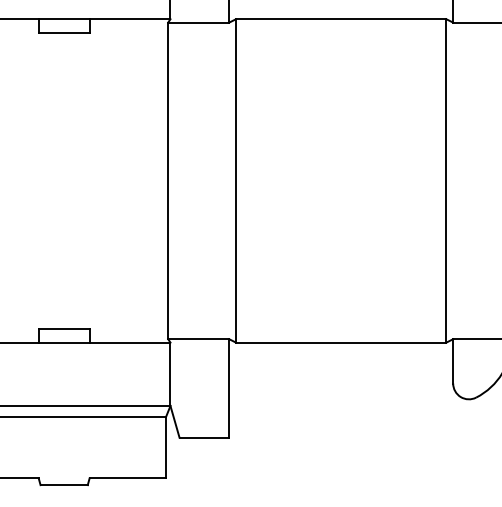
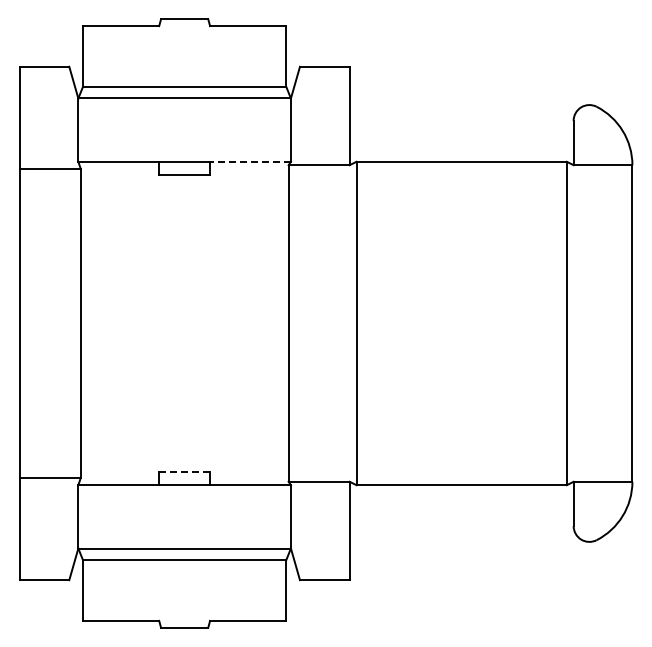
line: (130, 18) -> (250, 161), solid -> dashed
line: (65, 328) -> (185, 471), solid -> dashed

